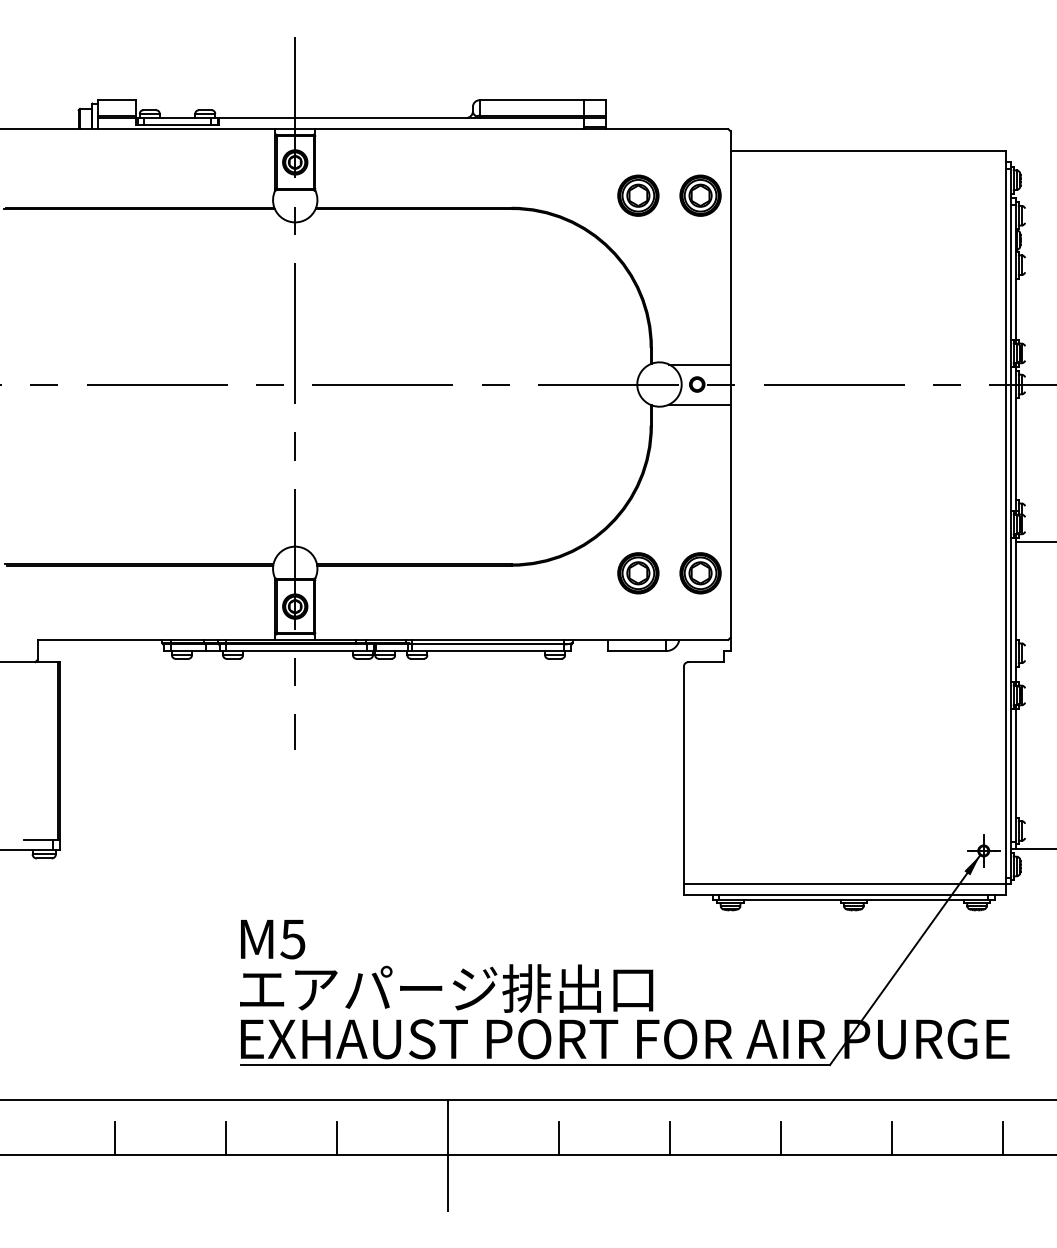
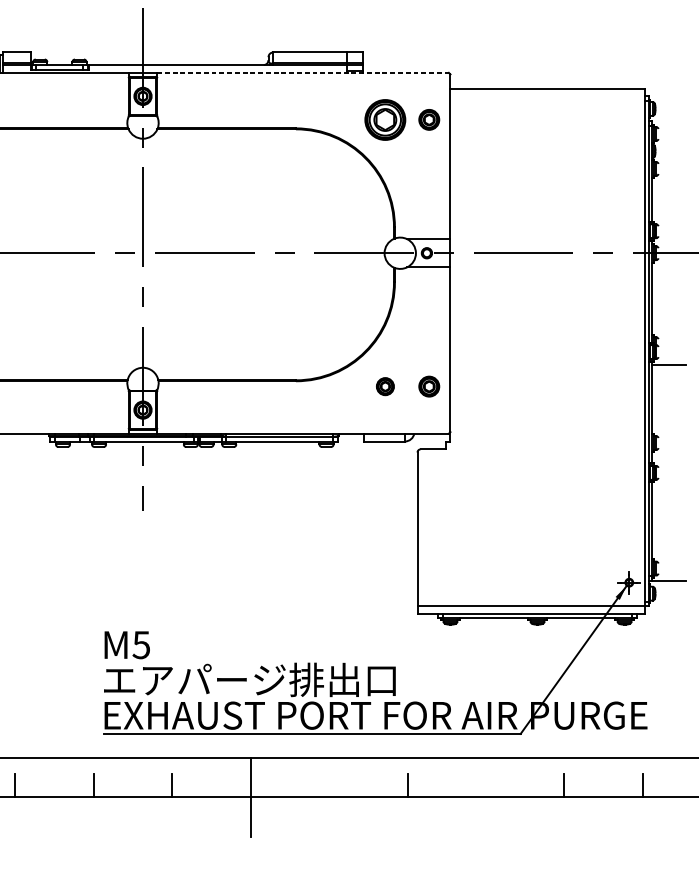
line: (521, 129) -> (302, 73), solid -> dashed
part: (638, 195) -> (385, 119), size x1.4
part: (700, 195) -> (429, 119), size x0.7
part: (638, 573) -> (385, 386), size x0.6
part: (700, 573) -> (429, 386), size x0.7
line: (558, 1138) -> (328, 785), removed
line: (780, 1138) -> (485, 785), removed

